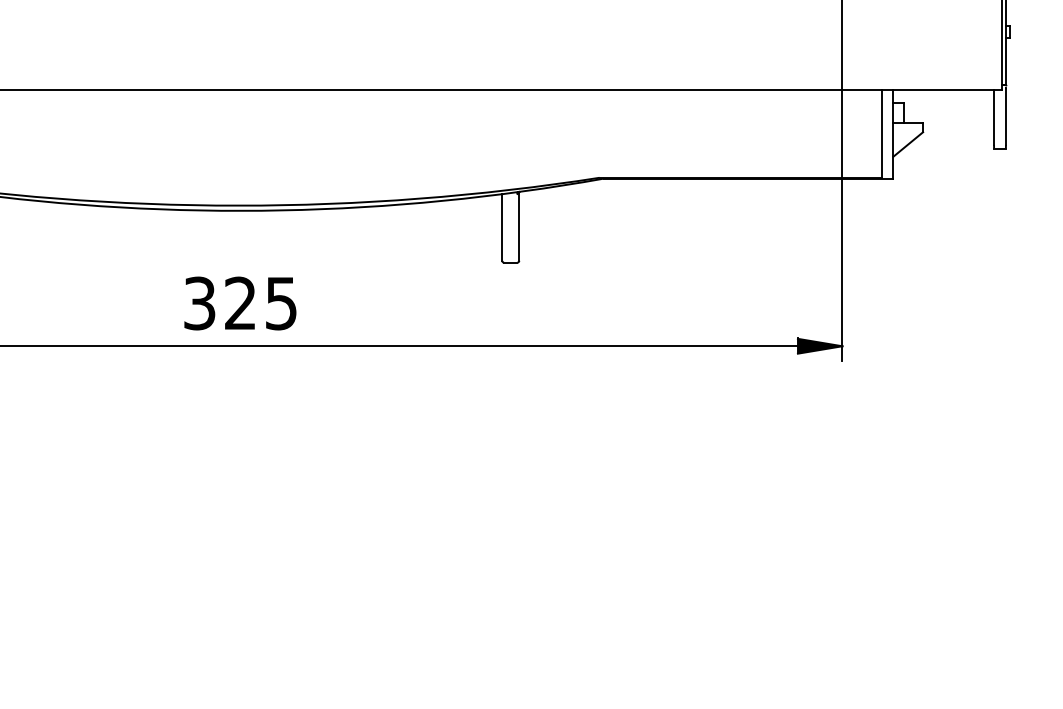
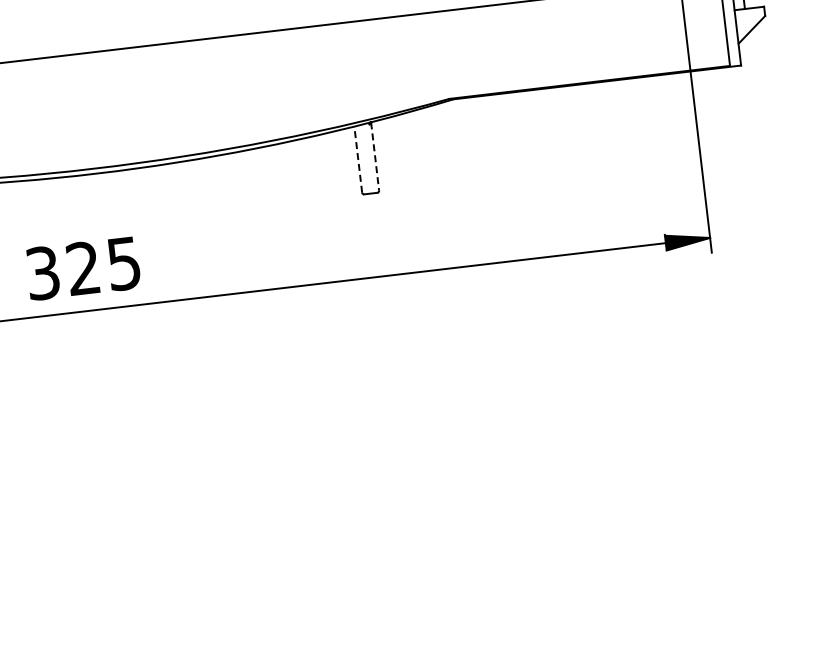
line: (502, 226) -> (358, 158), solid -> dashed
line: (519, 226) -> (375, 156), solid -> dashed
text: (240, 303) -> (83, 268), moved

